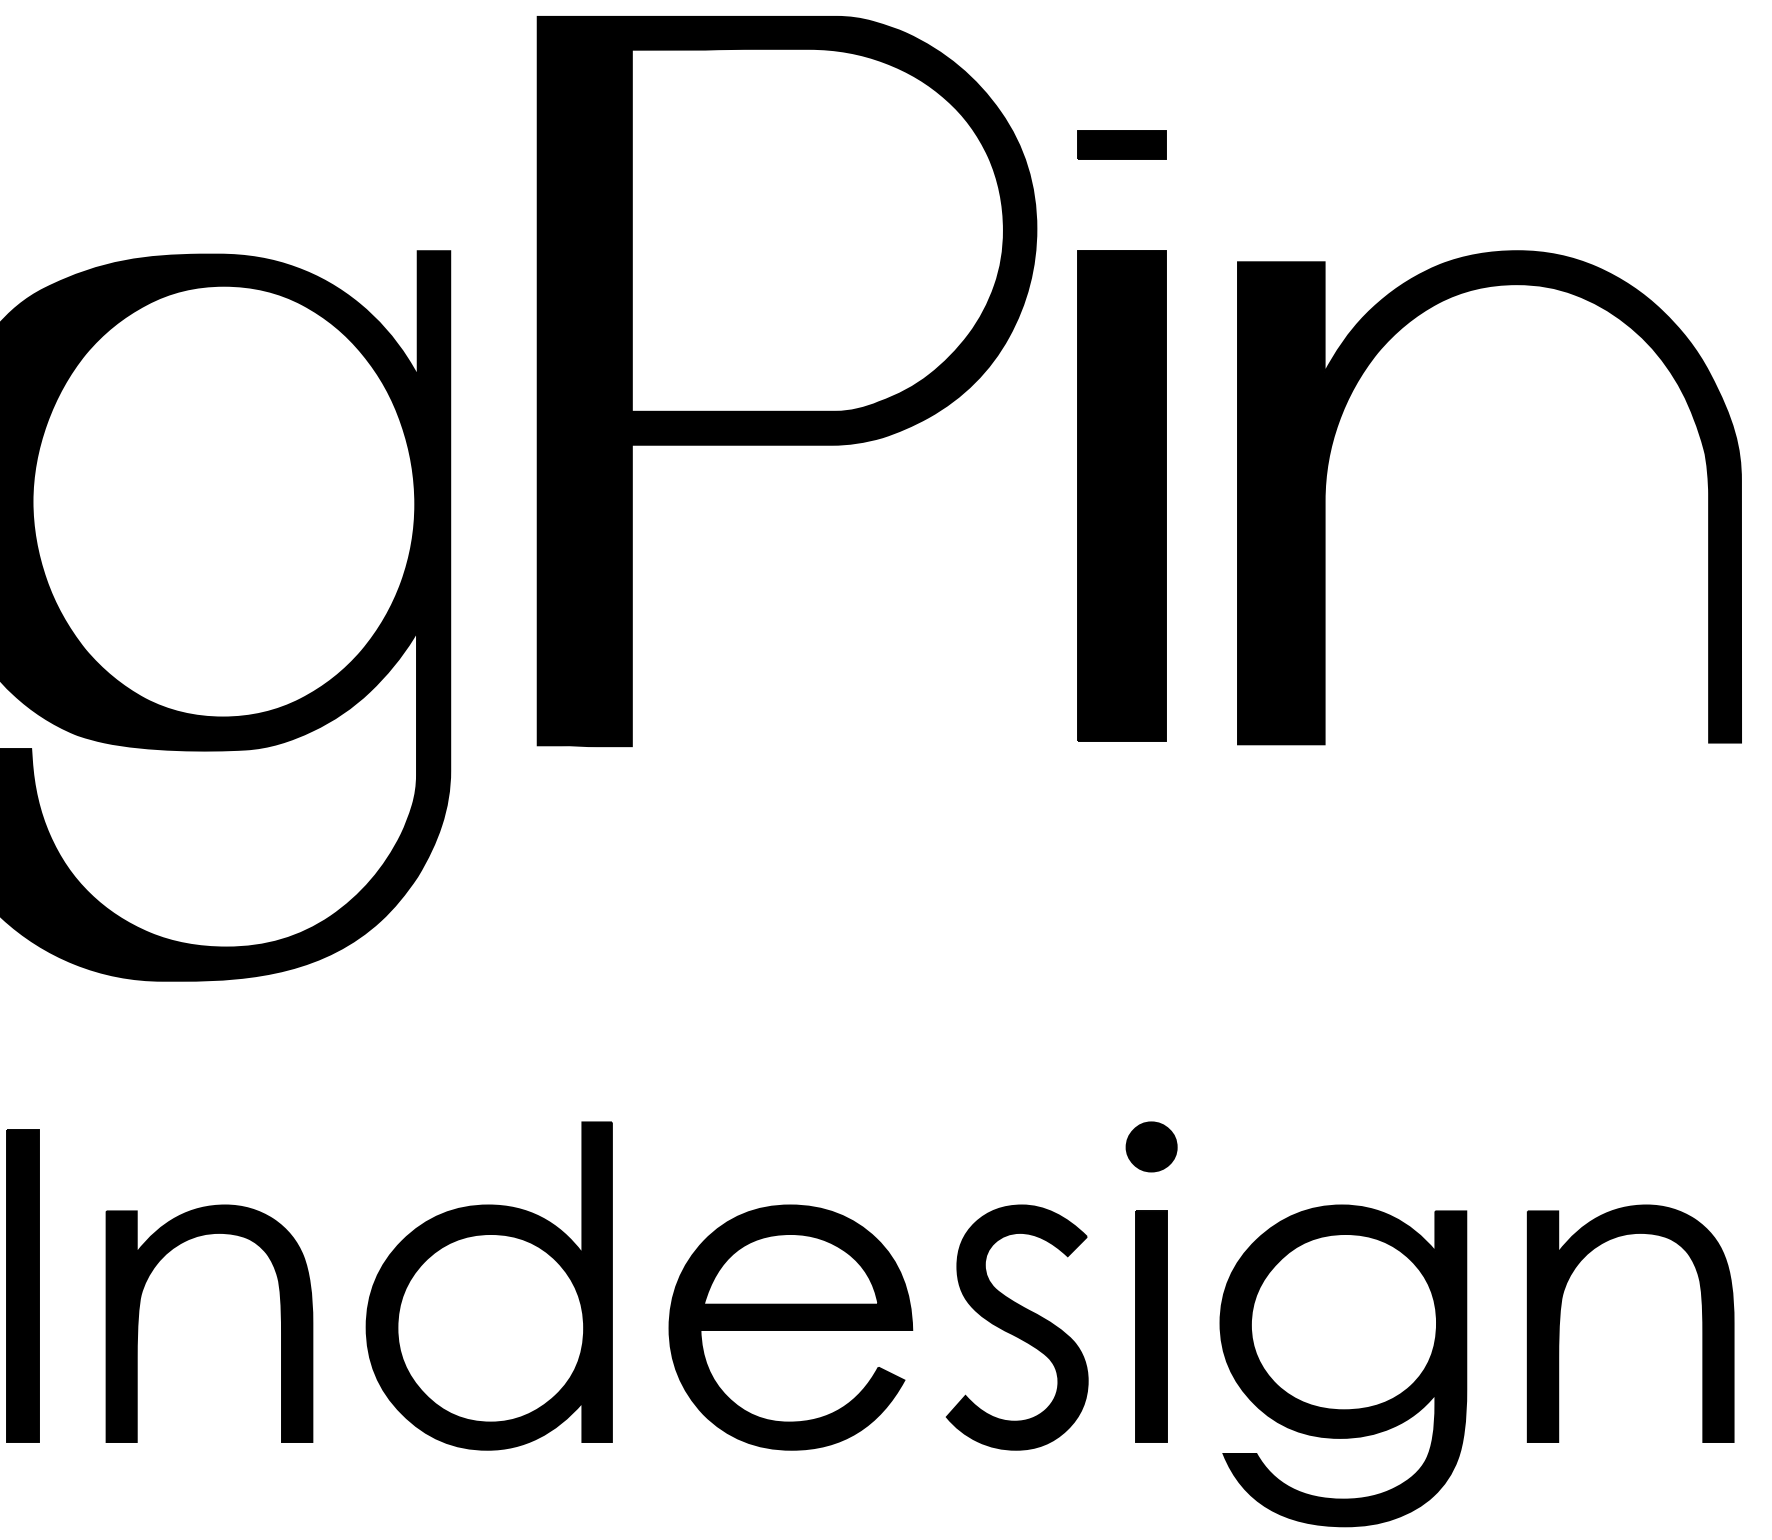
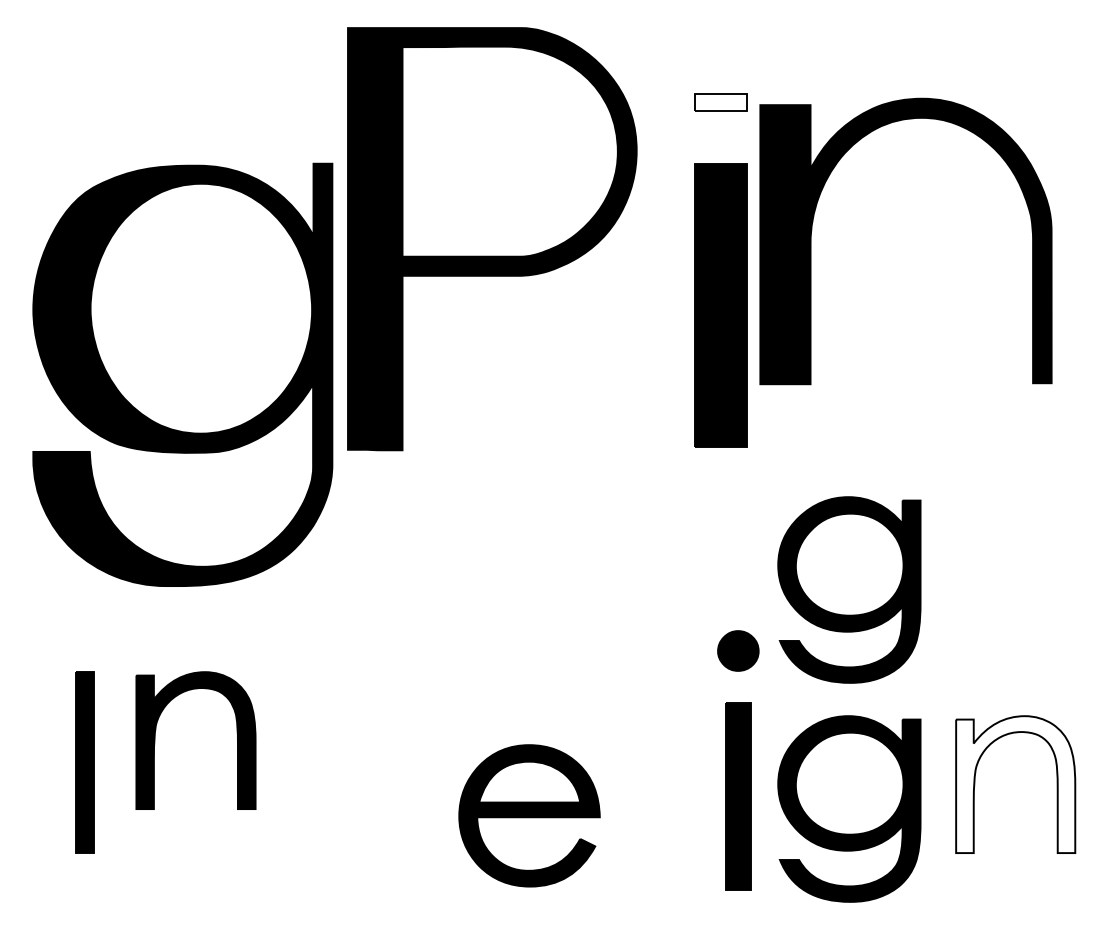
fill: (1120, 145) -> (720, 102), removed
part: (787, 382) -> (492, 239), moved
part: (1328, 478) -> (812, 230), moved
part: (1343, 986) -> (849, 589), added
part: (1151, 1282) -> (738, 760), size x1.4
part: (488, 1285) -> (354, 762), removed
part: (139, 1323) -> (155, 740), moved
fill: (1630, 1323) -> (1015, 784), removed
part: (790, 1326) -> (529, 815), moved
part: (1017, 1326) -> (660, 786), removed

